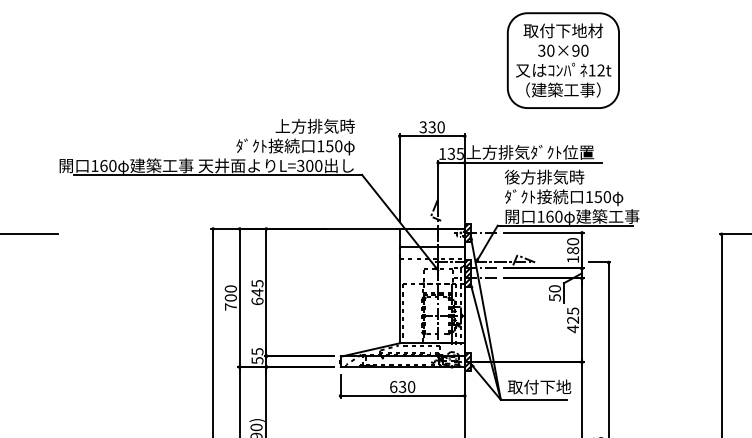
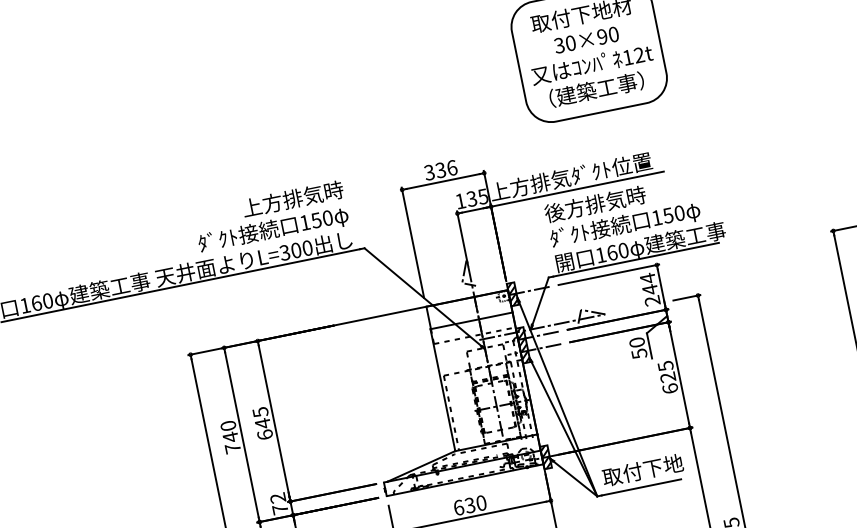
text: (440, 127) -> (451, 168), 330 -> 336
text: (573, 250) -> (650, 289), 180 -> 244
text: (230, 297) -> (230, 436), 700 -> 740
text: (573, 329) -> (670, 389), 425 -> 625
text: (257, 356) -> (279, 504), 55 -> 72

